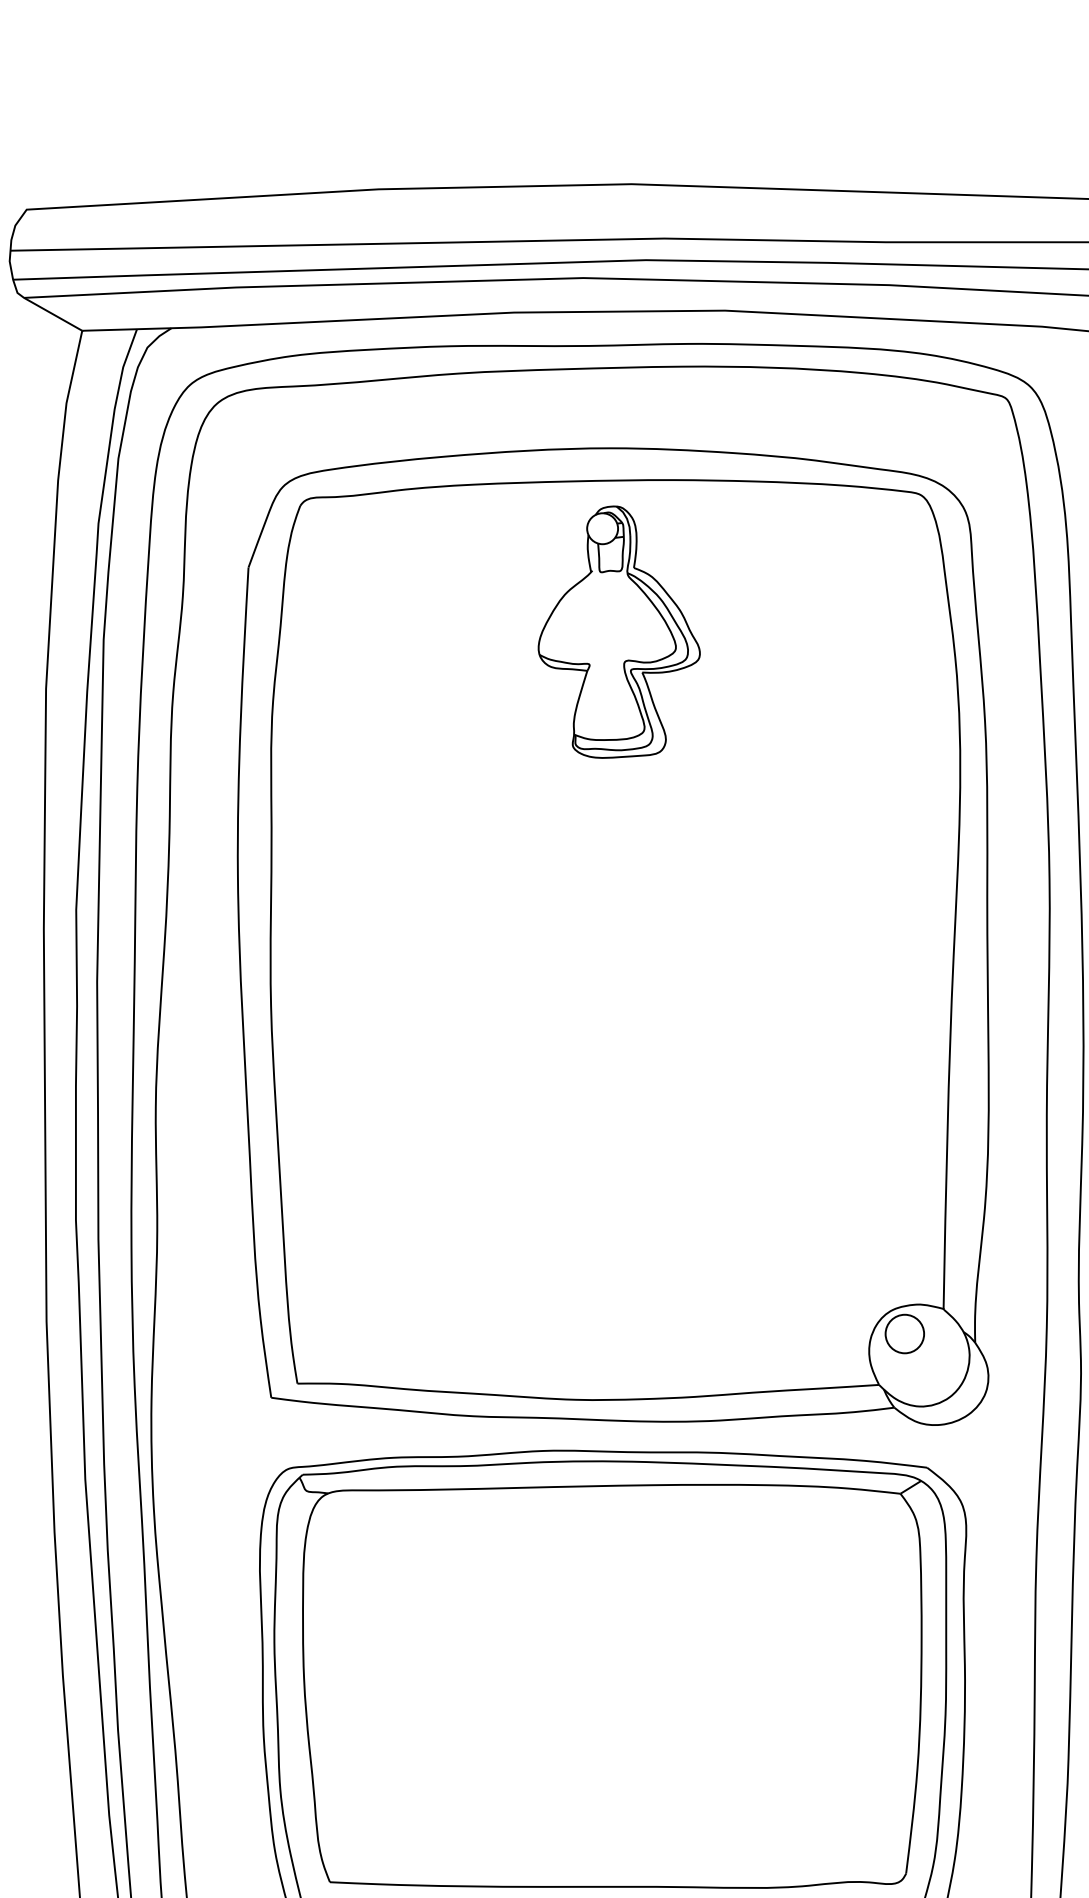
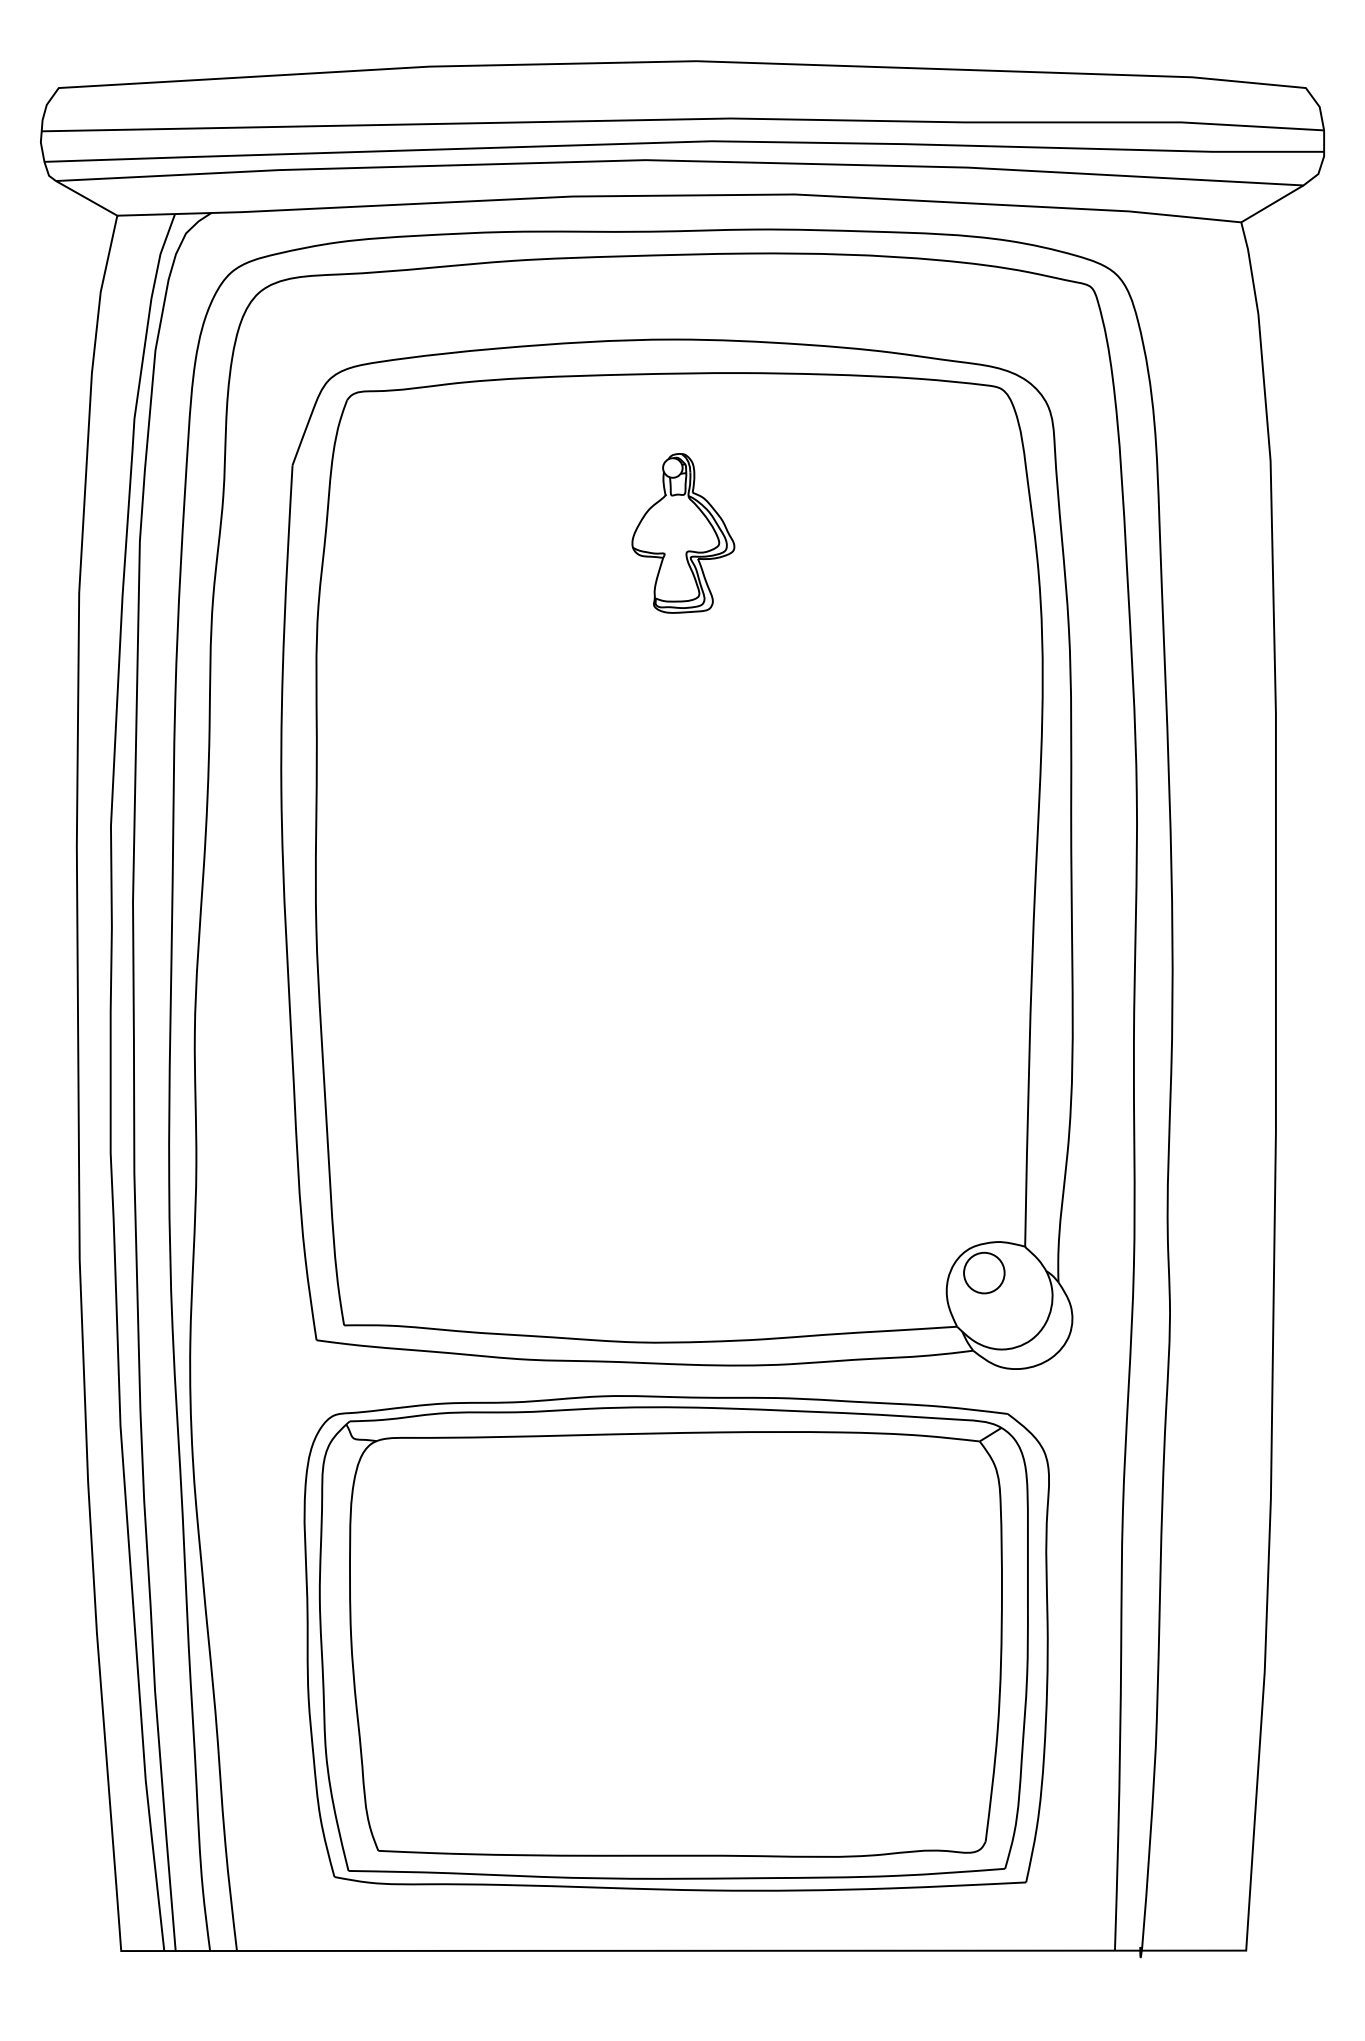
part: (619, 632) -> (683, 533), size x0.6

